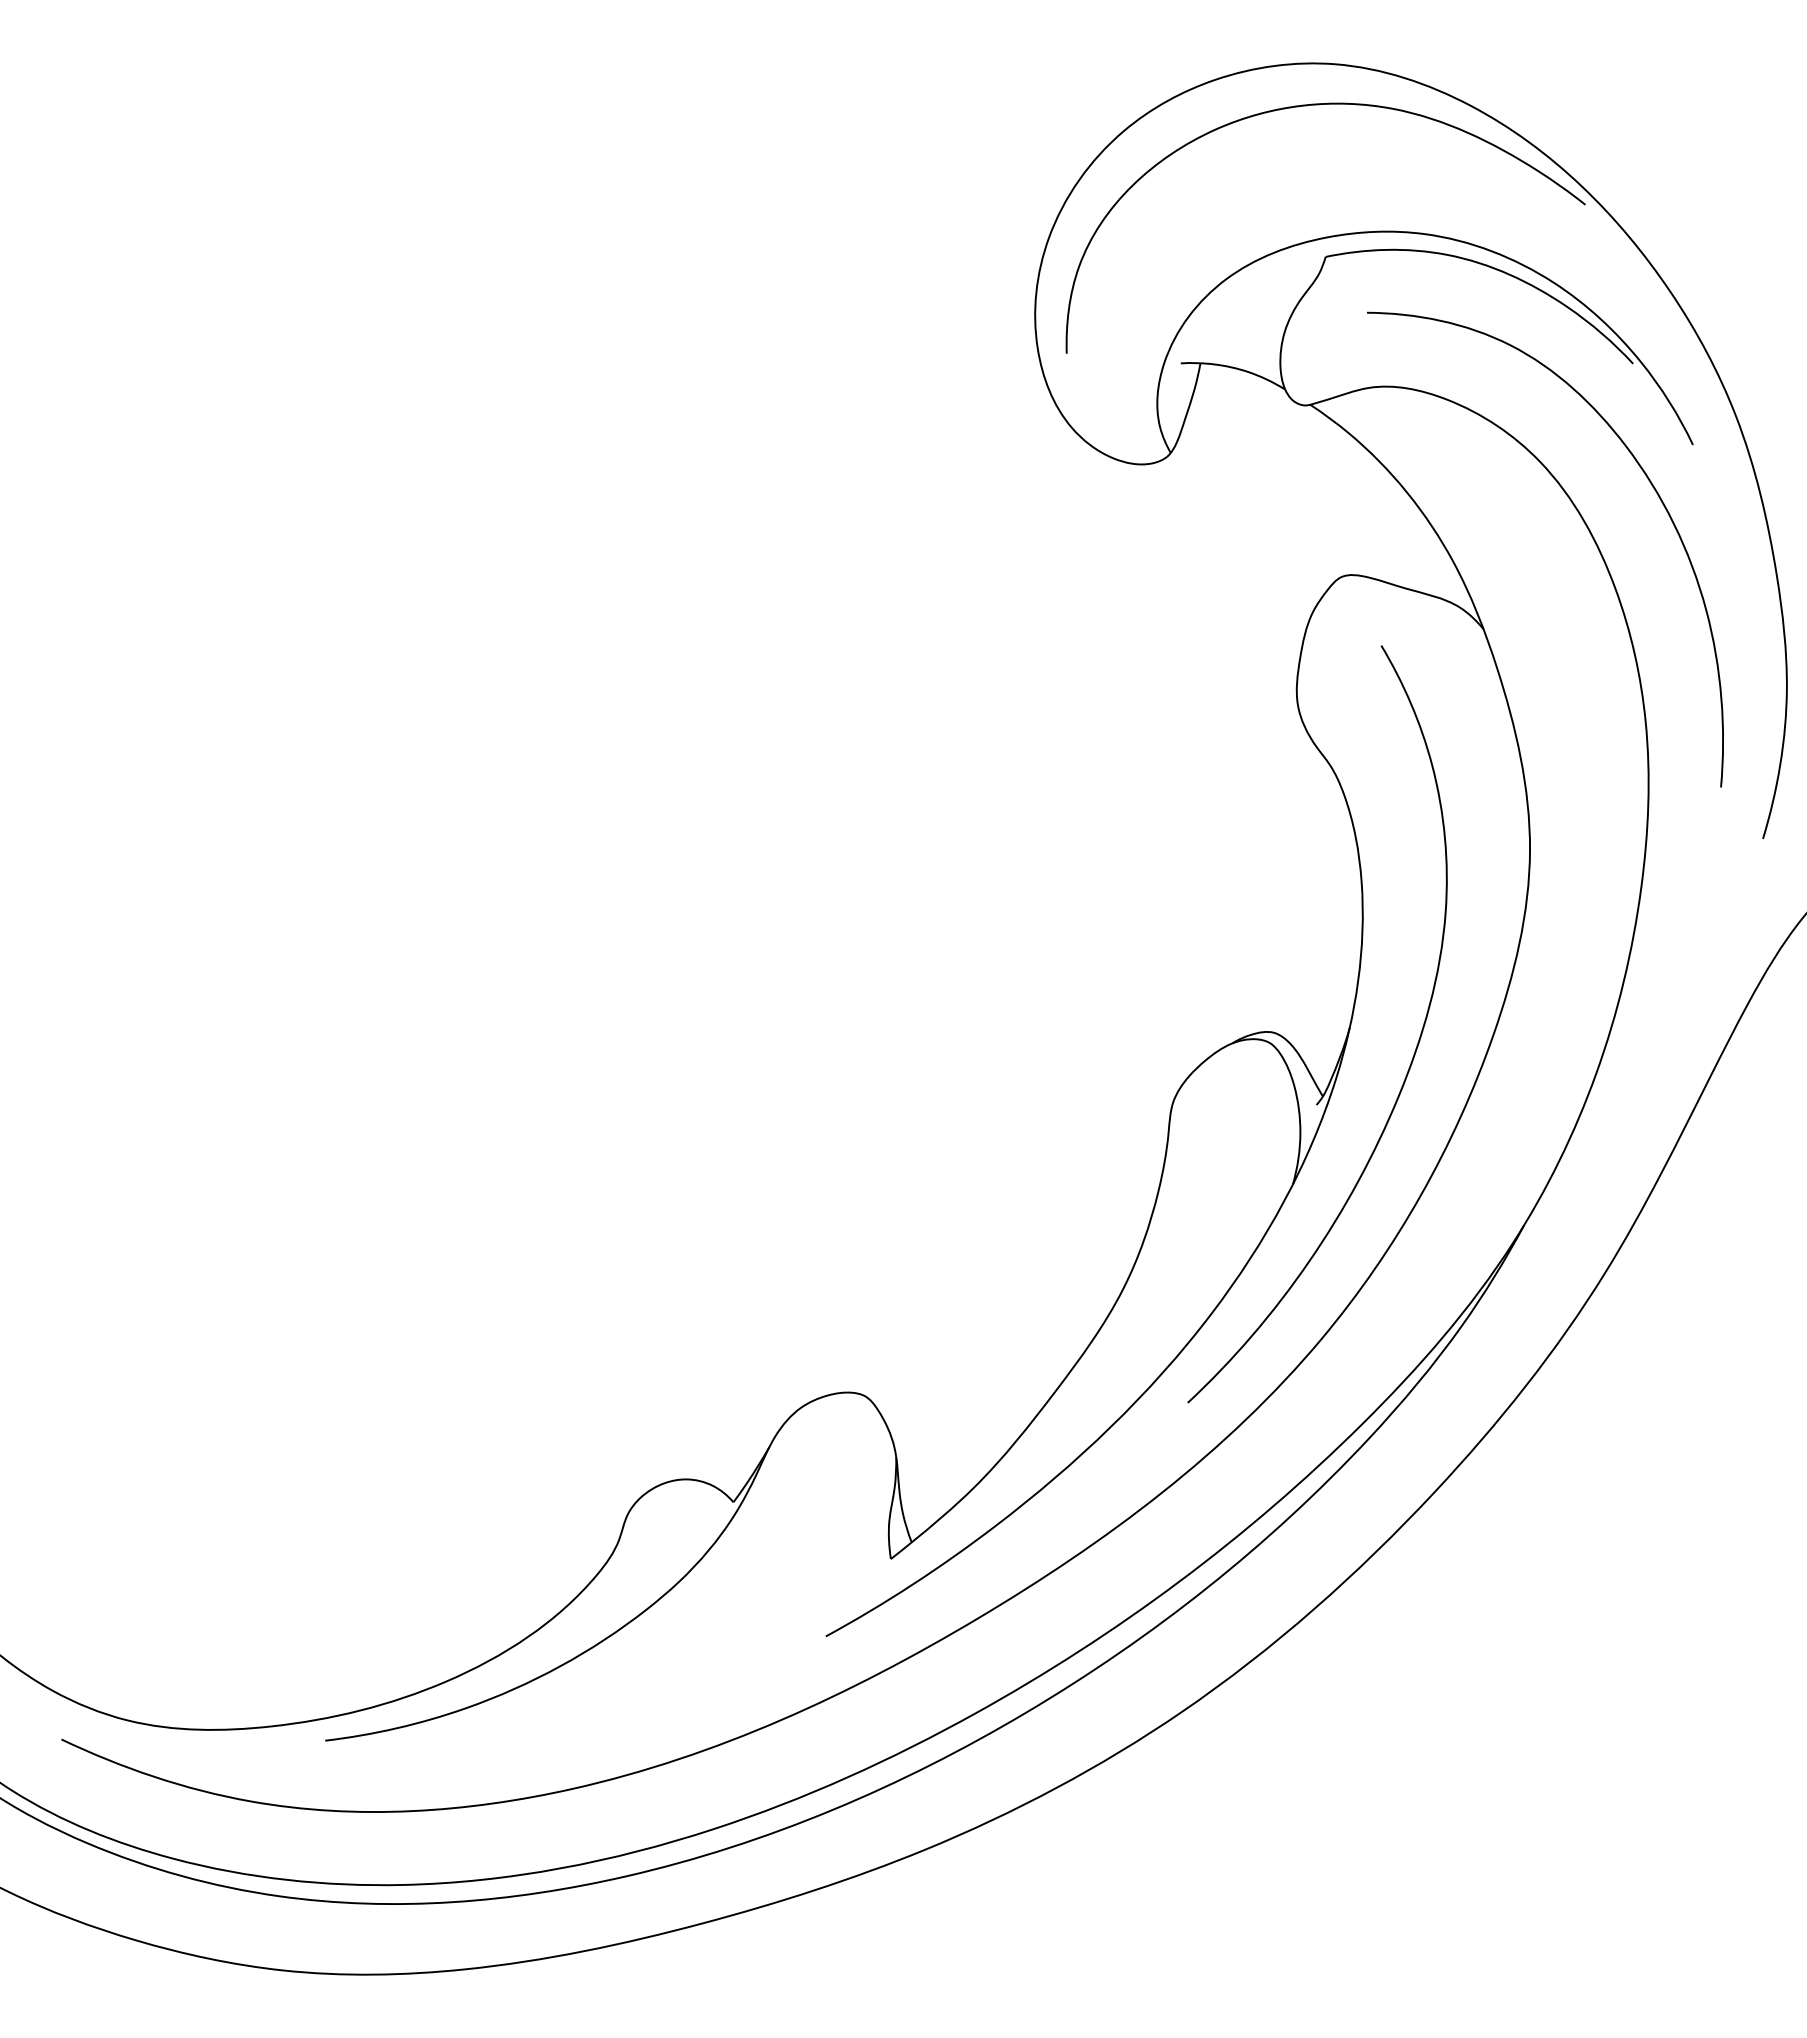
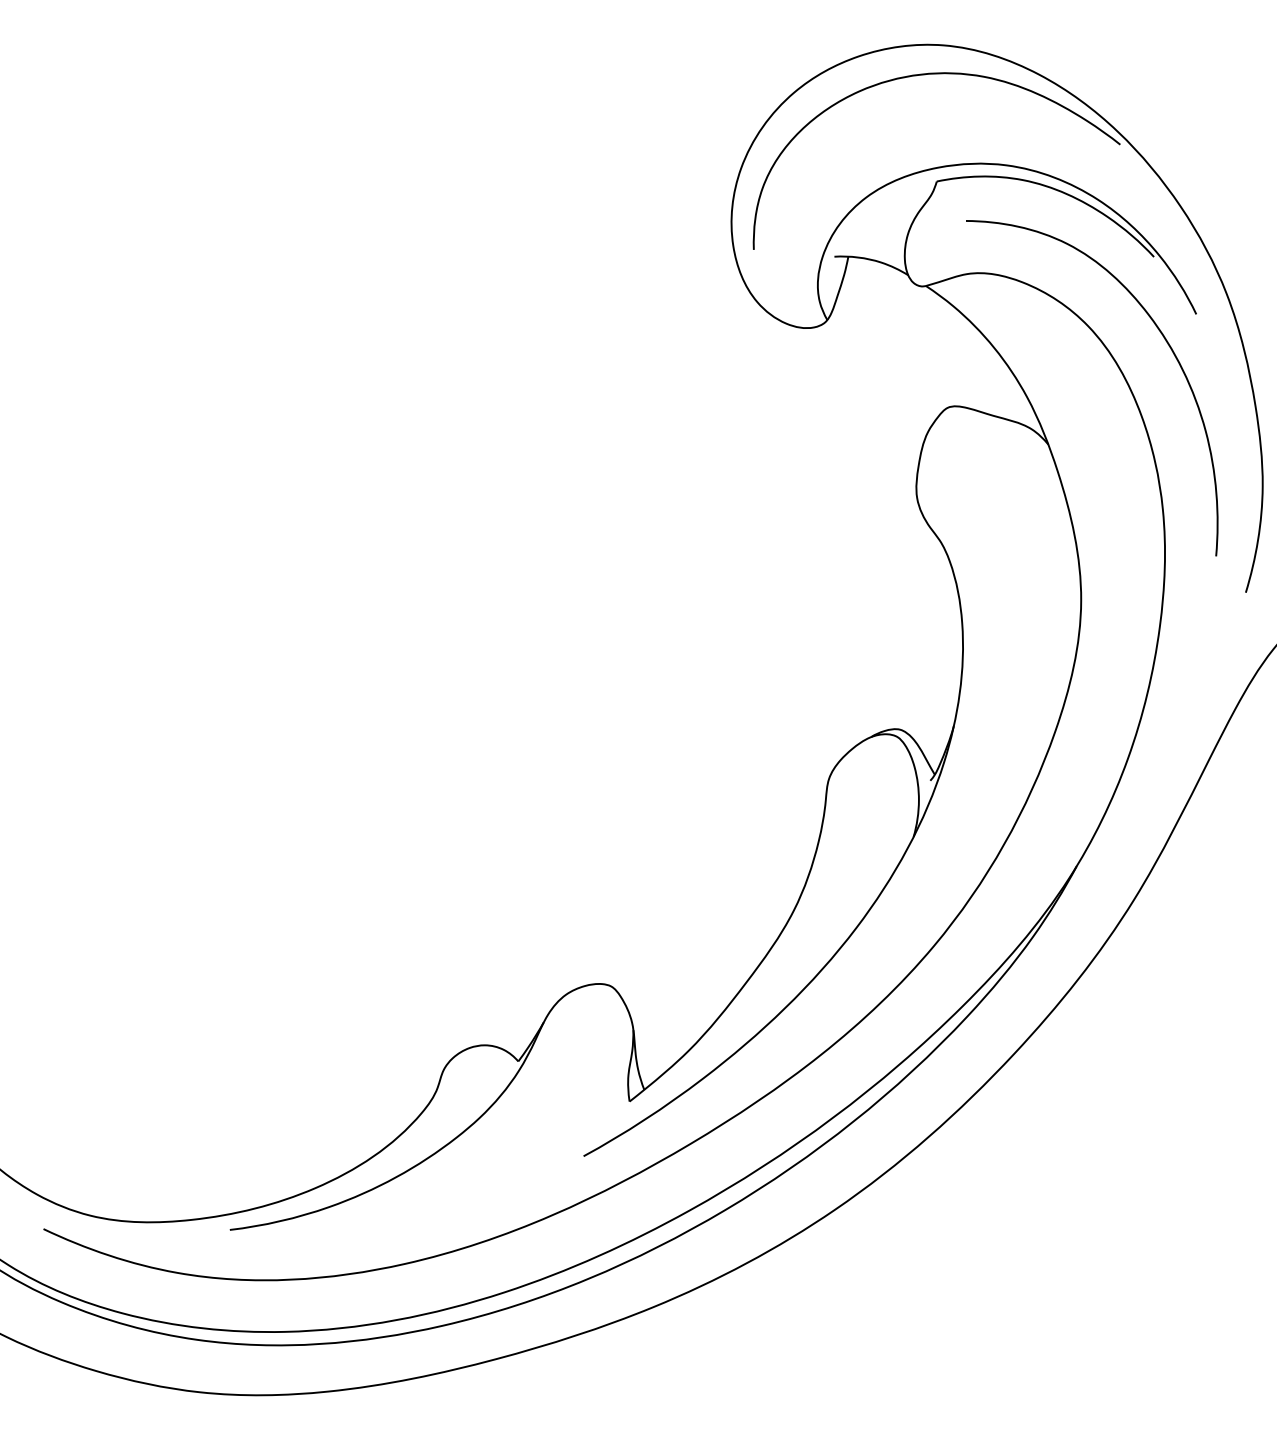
curve: (1410, 1062) -> (996, 750), removed

